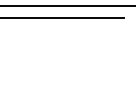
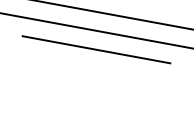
line: (57, 29) -> (95, 49), added

